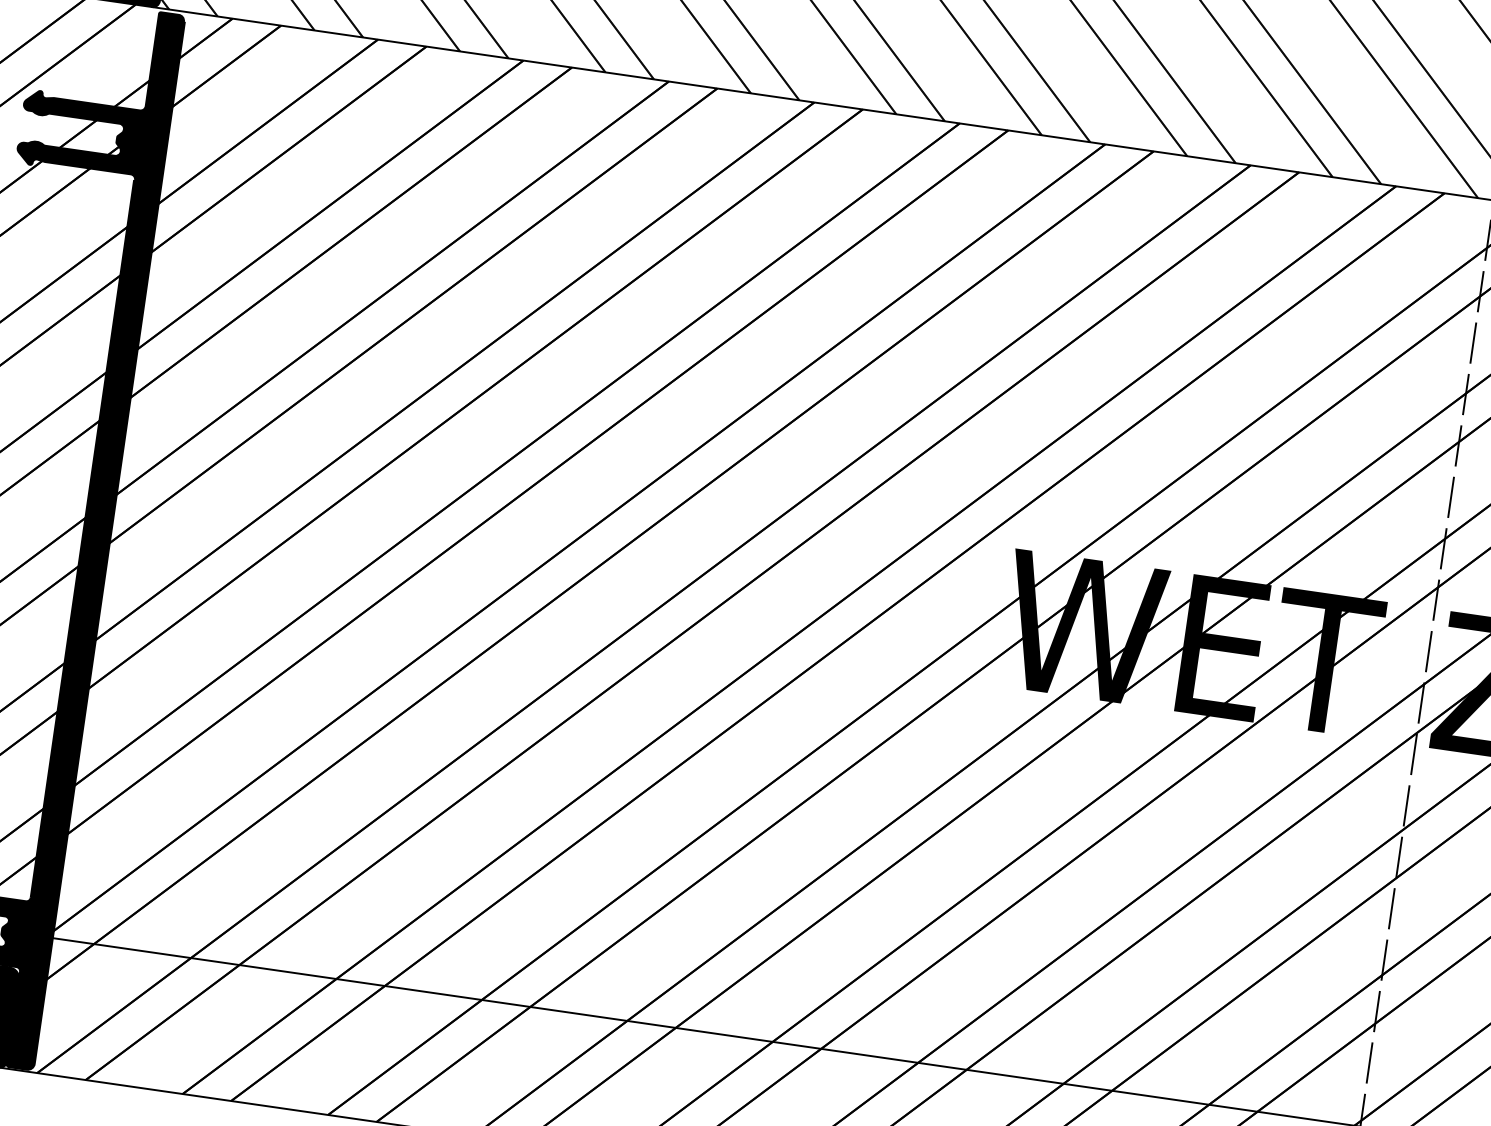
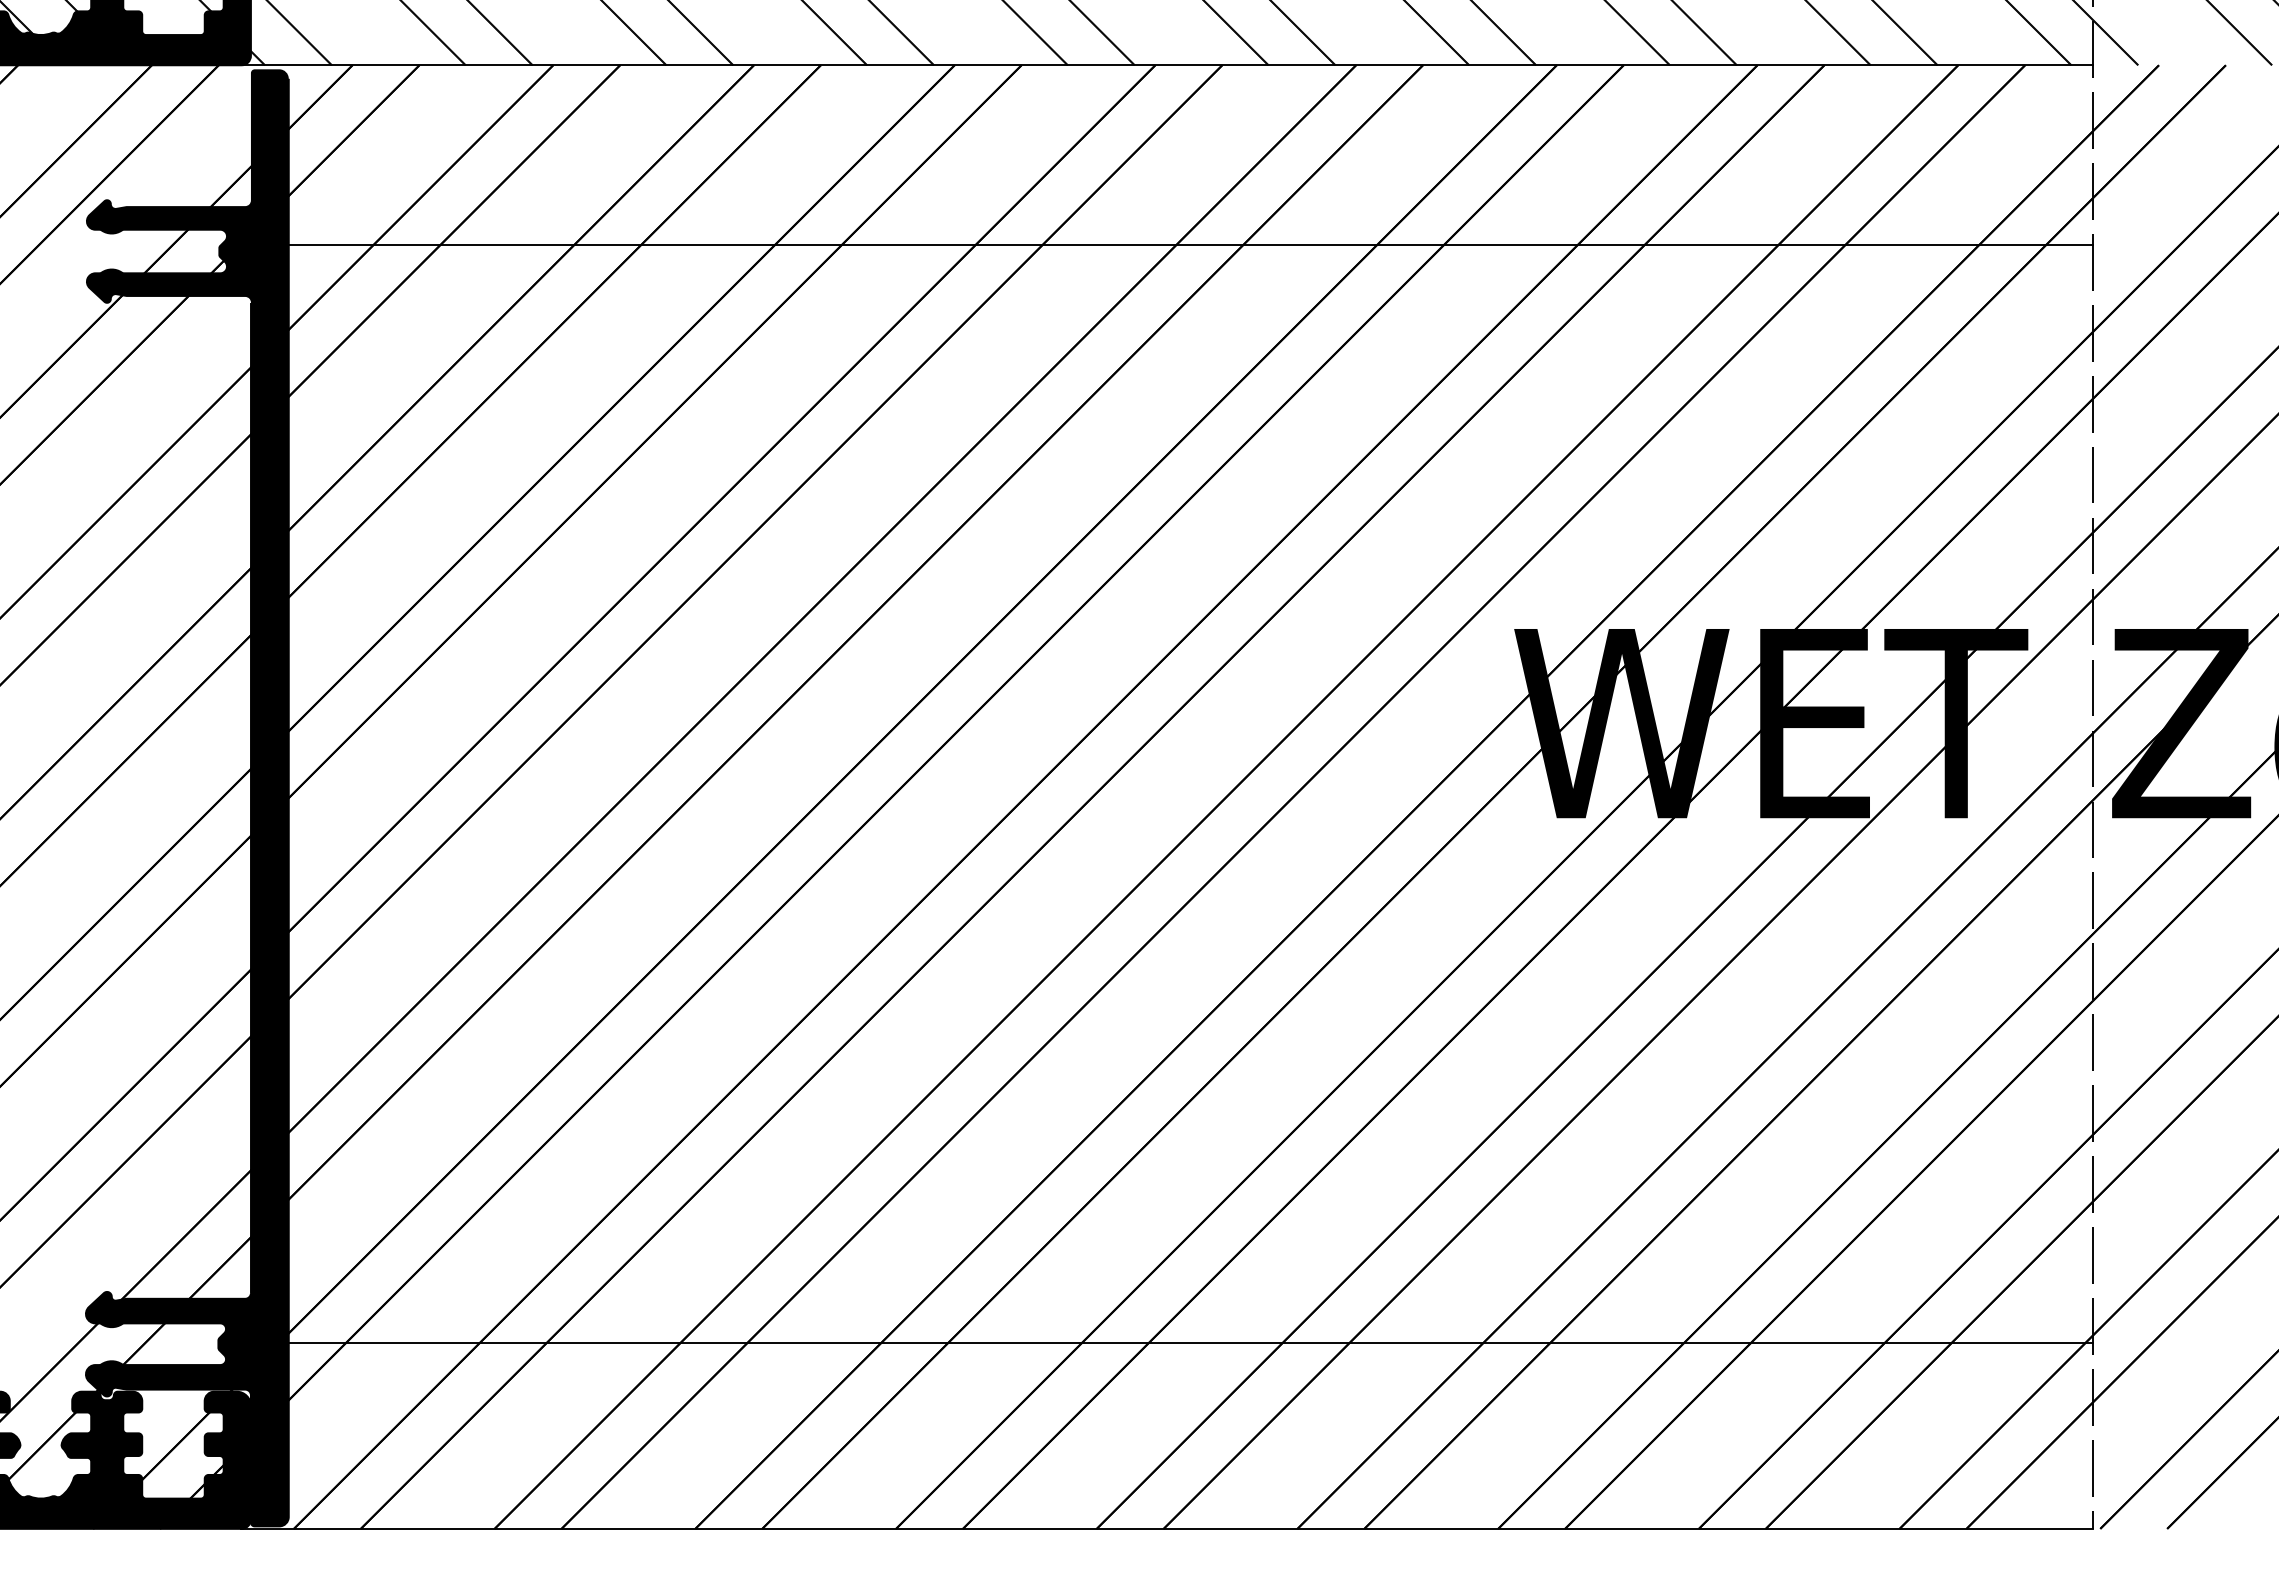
line: (821, 236) -> (1190, 244), added

